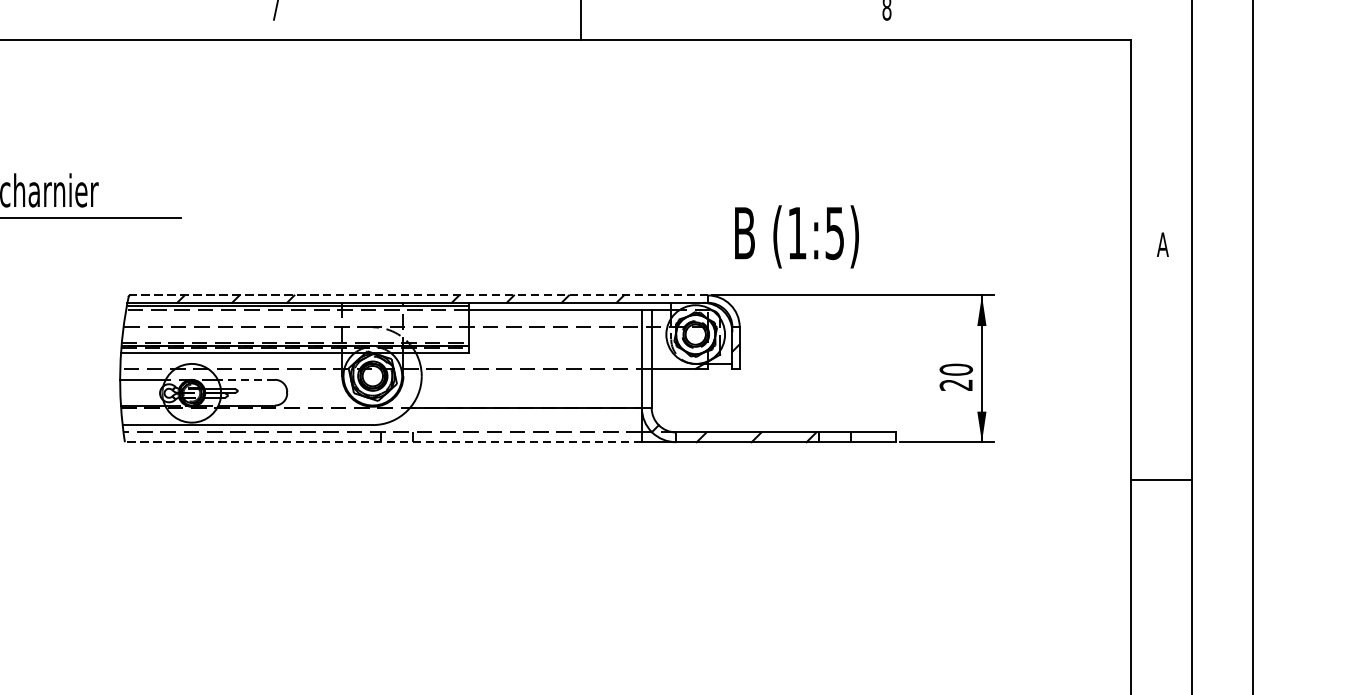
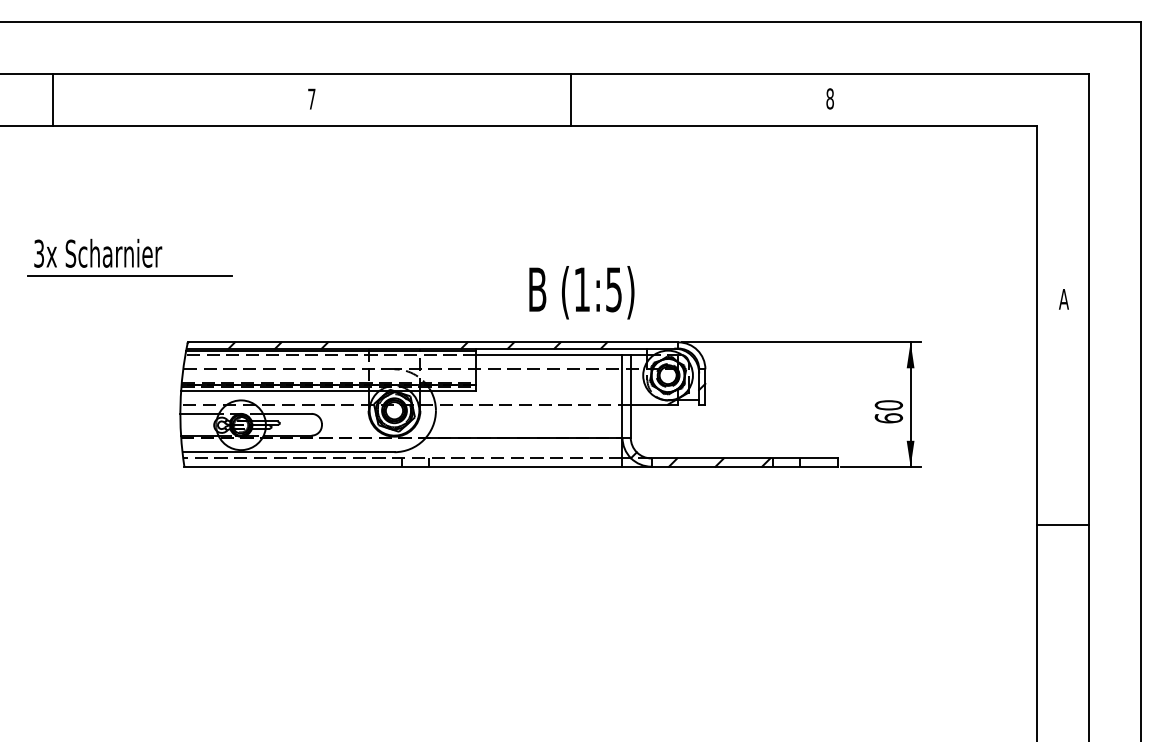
text: (796, 236) -> (581, 292), moved
line: (417, 295) -> (432, 342), dashed -> solid
line: (245, 379) -> (286, 413), dashed -> solid
text: (955, 385) -> (888, 418), 20 -> 60
line: (382, 441) -> (402, 466), dashed -> solid
line: (1161, 480) -> (1062, 525), moved

